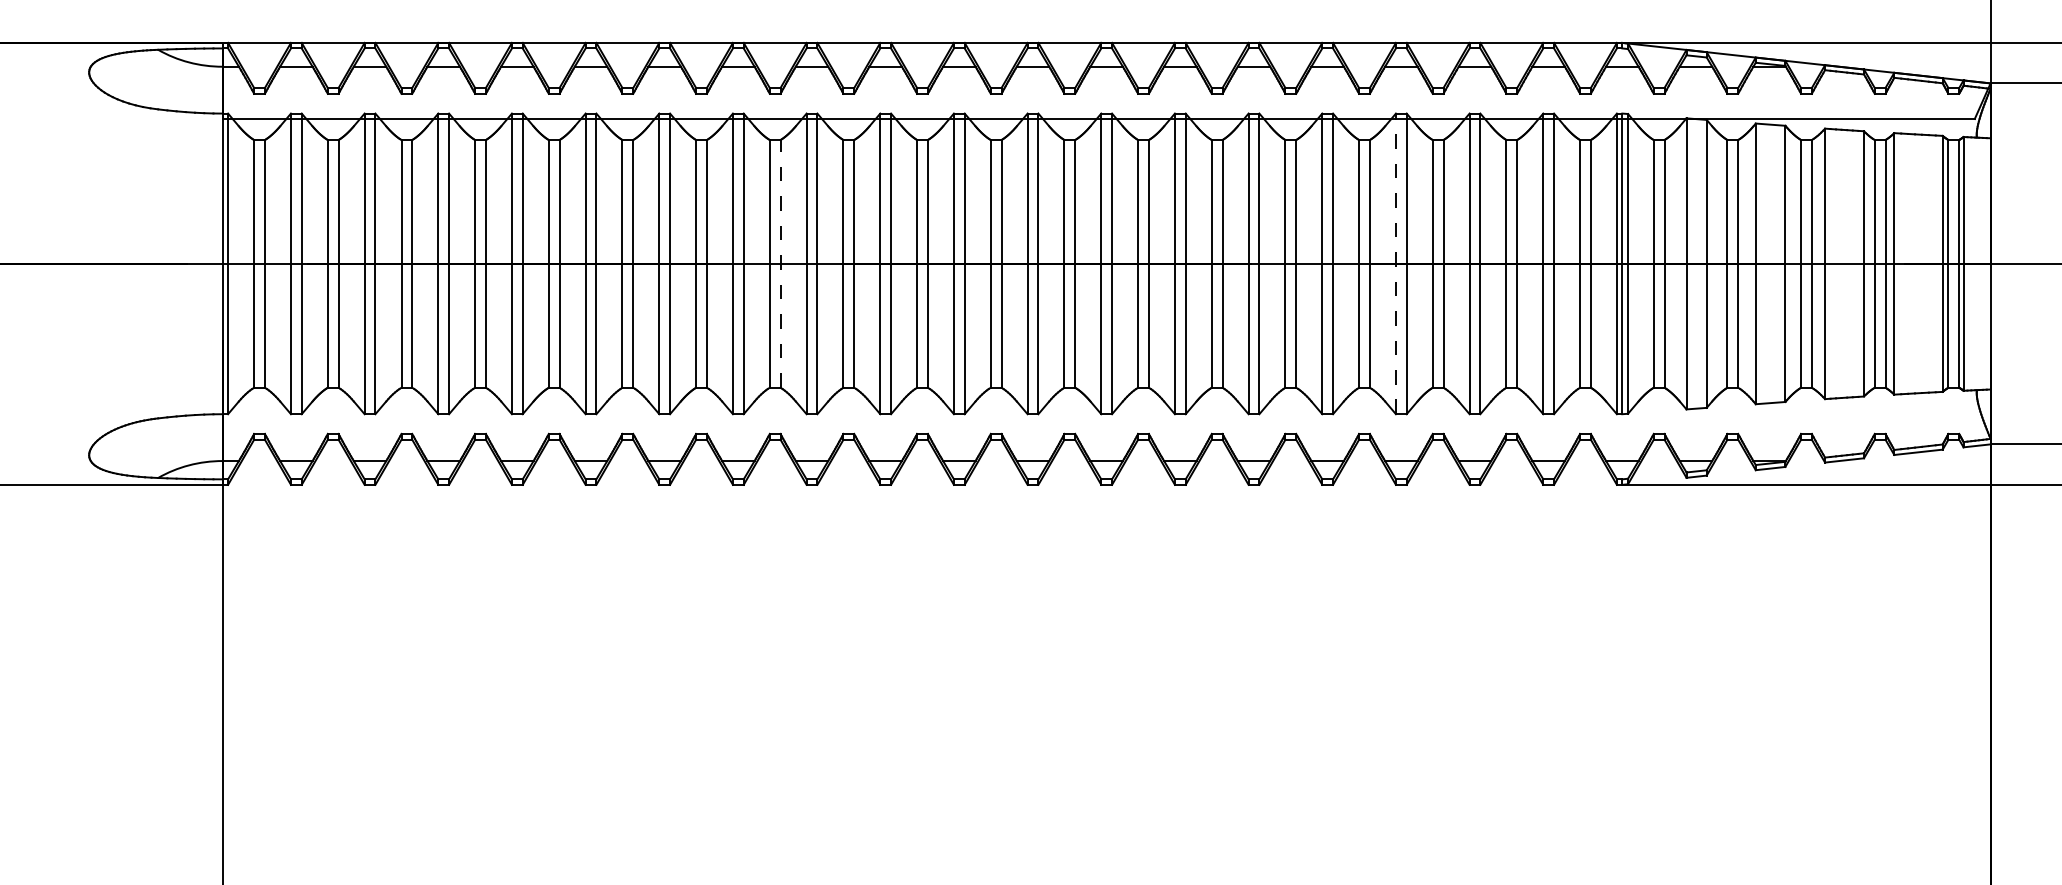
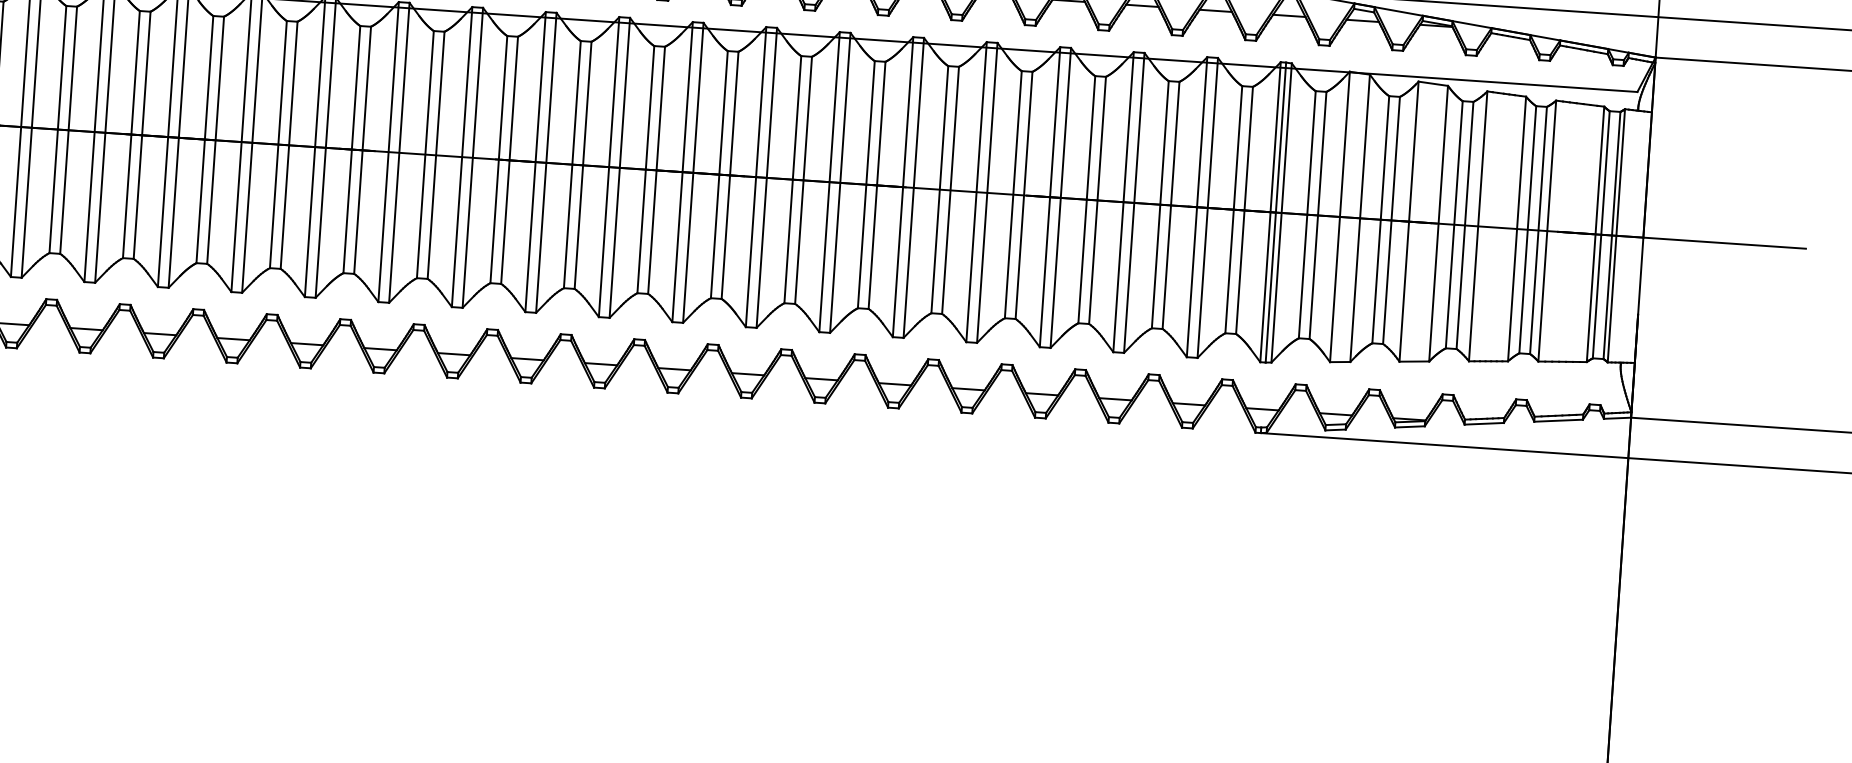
line: (780, 263) -> (436, 154), dashed -> solid
line: (1395, 263) -> (1049, 196), dashed -> solid

